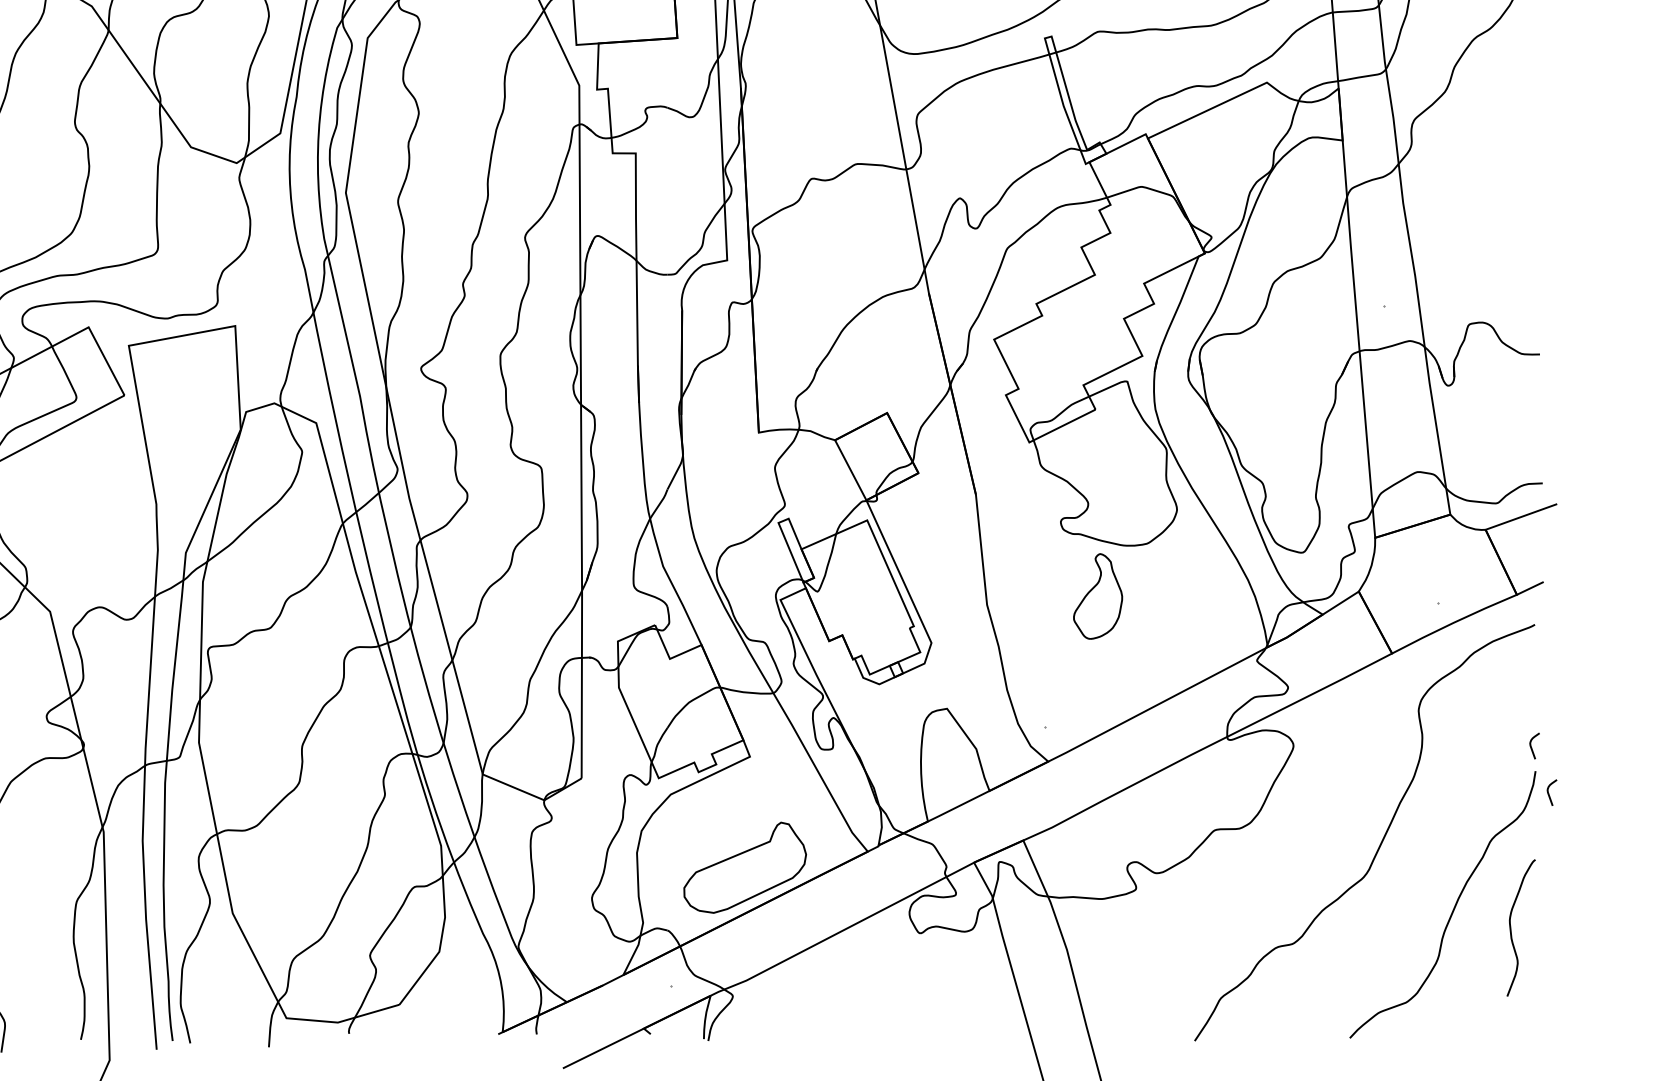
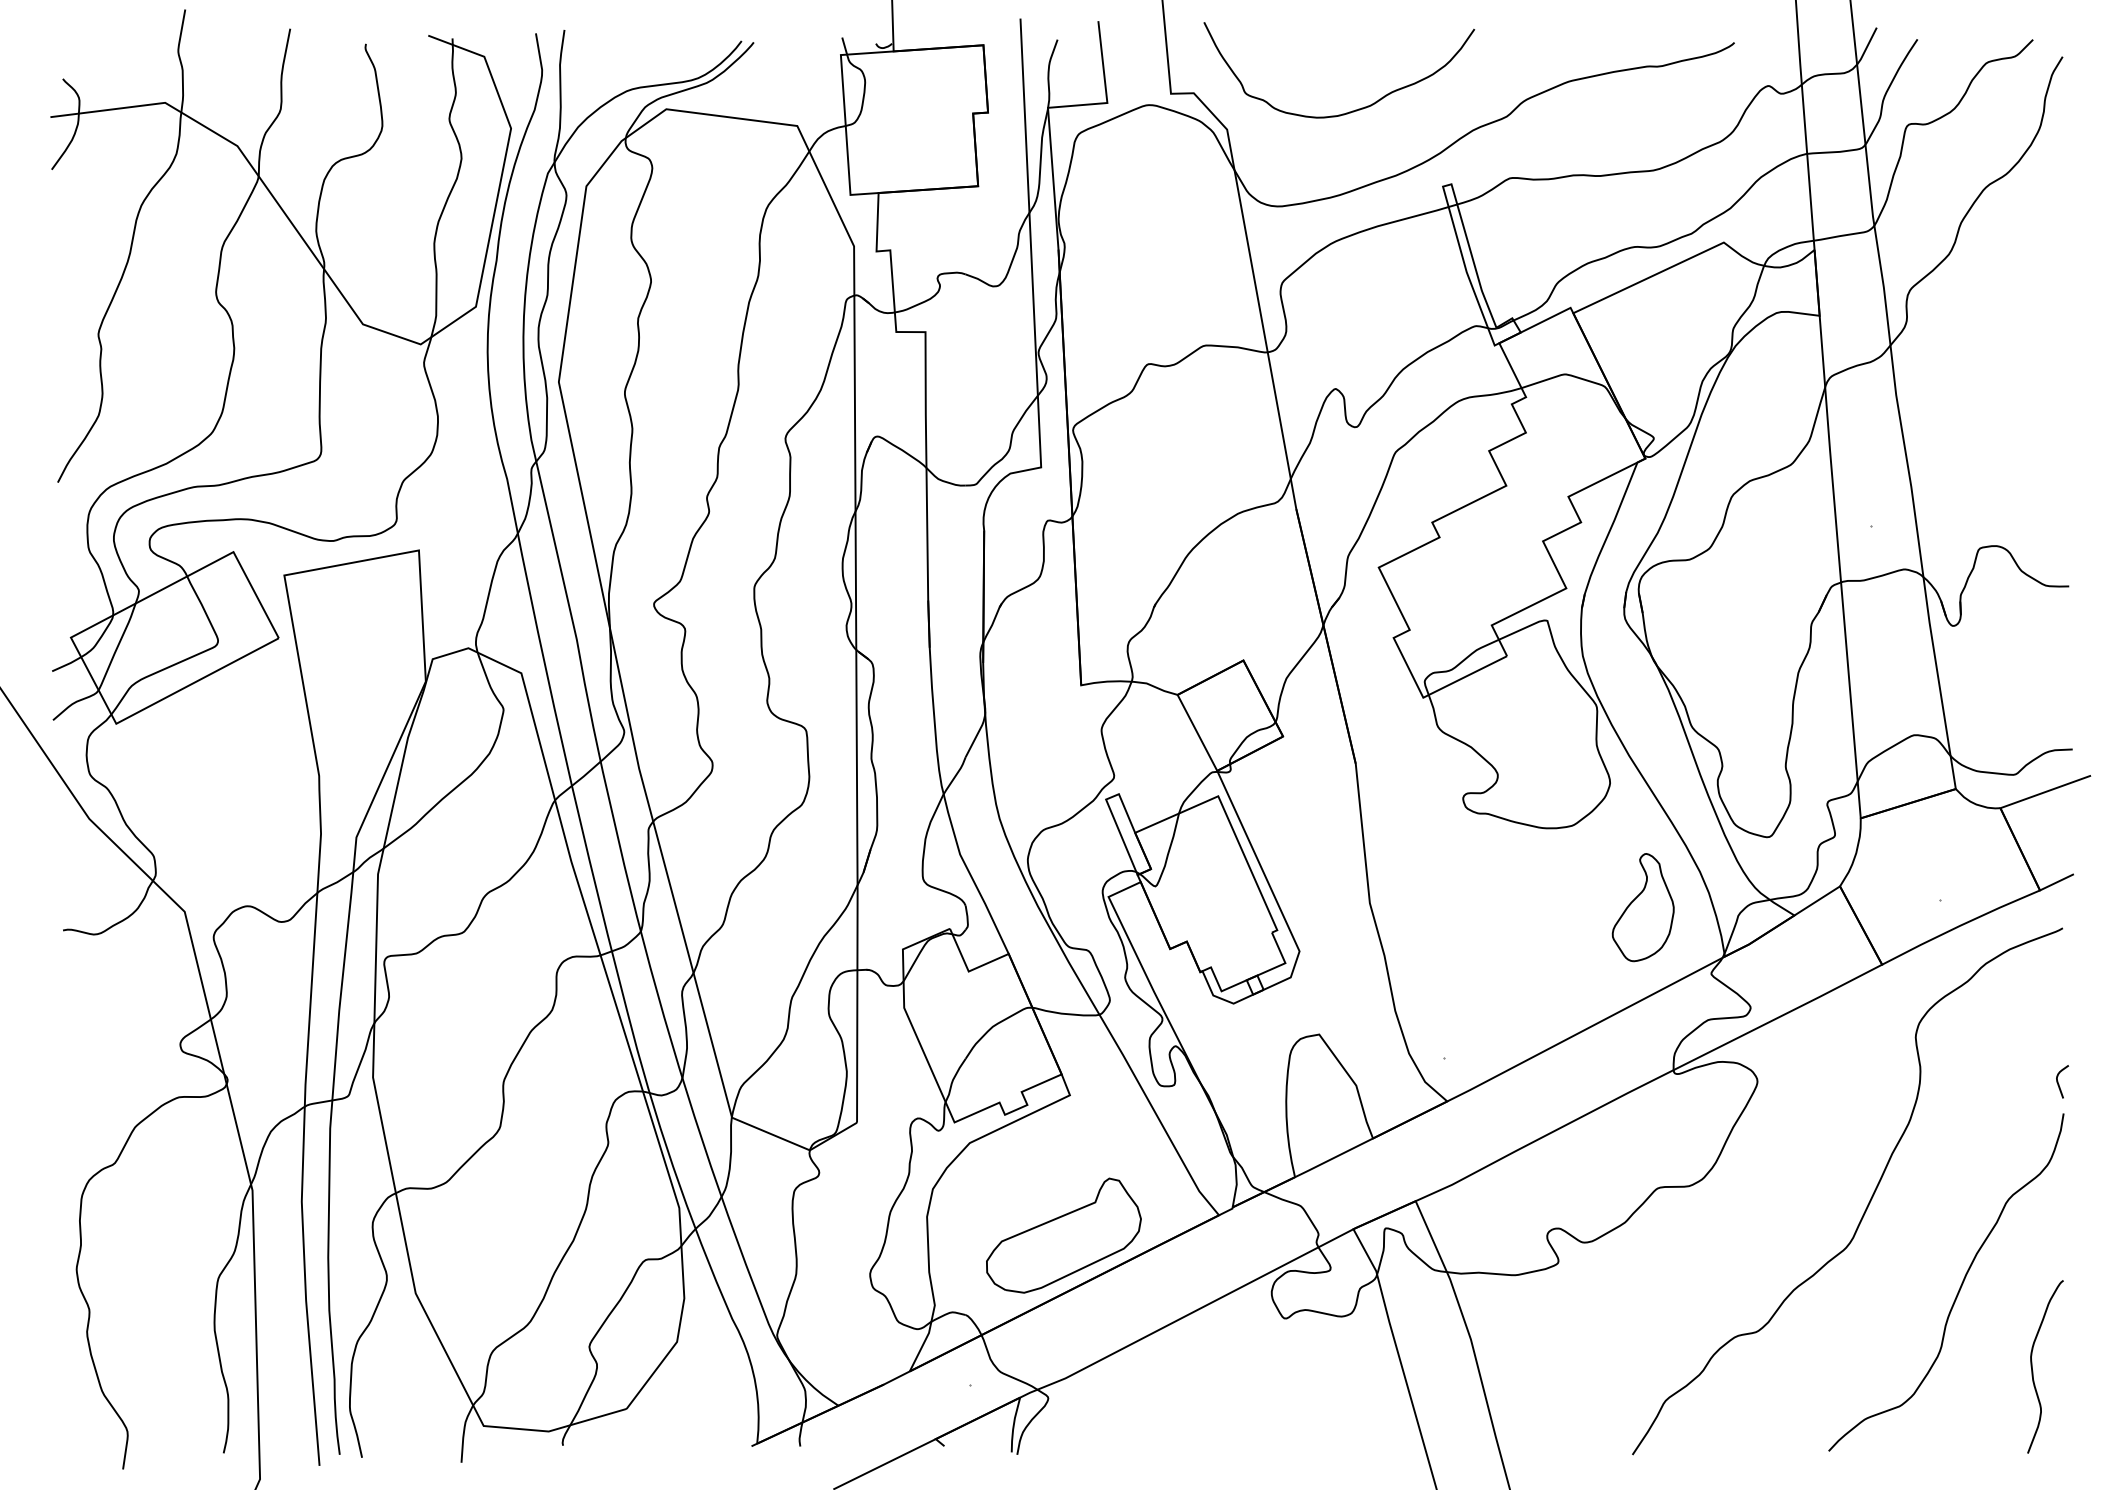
part: (1097, 596) -> (1642, 907), moved
curve: (1548, 792) -> (2080, 1140), removed
curve: (1511, 930) -> (2033, 1370), moved

